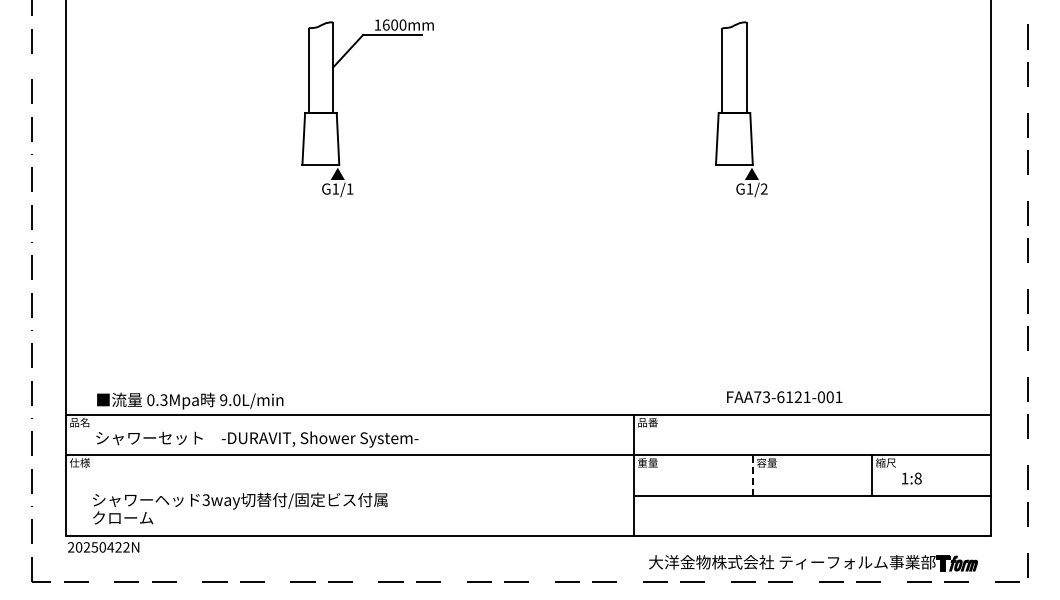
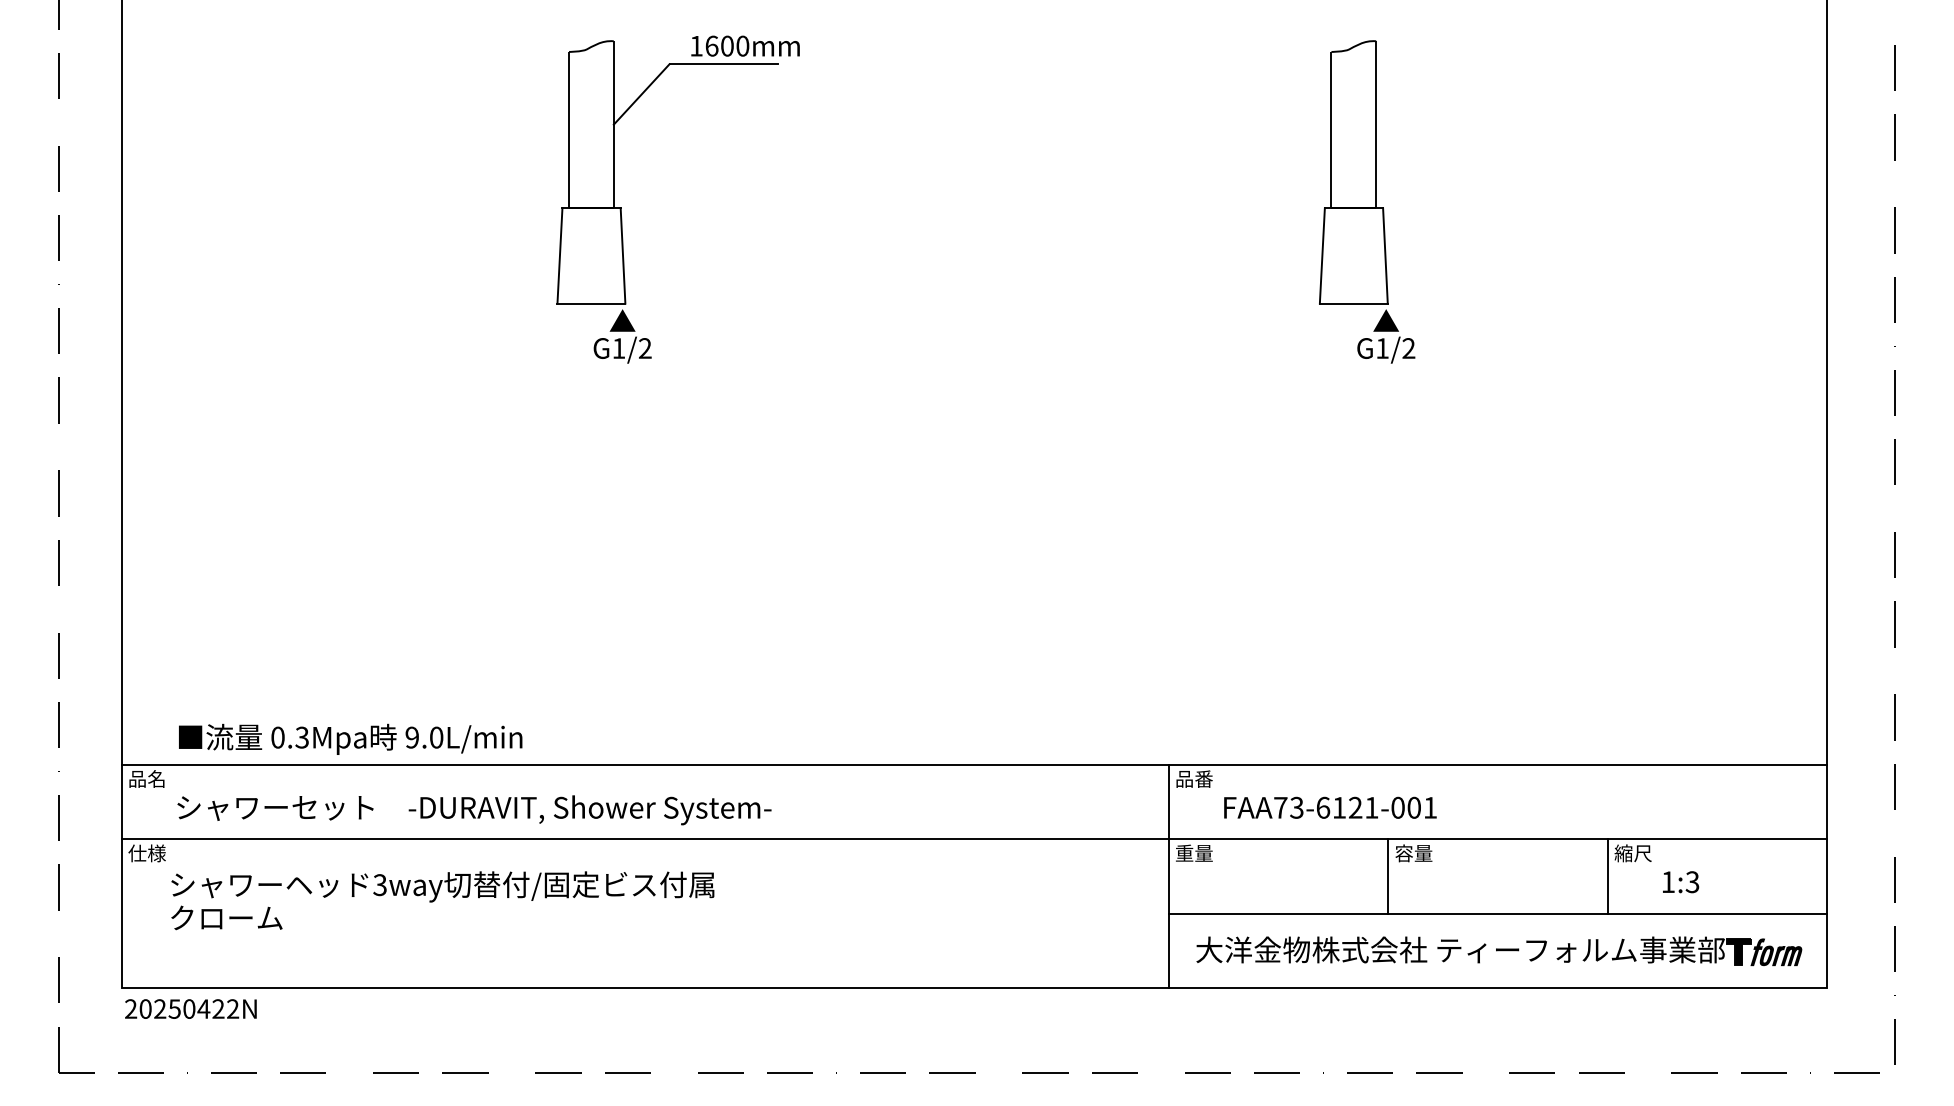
text: (349, 188) -> (644, 347), G1/1 -> G1/2
text: (784, 397) -> (1330, 808), moved
line: (753, 474) -> (1389, 874), dashed -> solid
text: (917, 478) -> (1691, 882), 1:8 -> 1:3
text: (240, 508) -> (443, 900), moved
part: (813, 563) -> (1499, 952), moved

